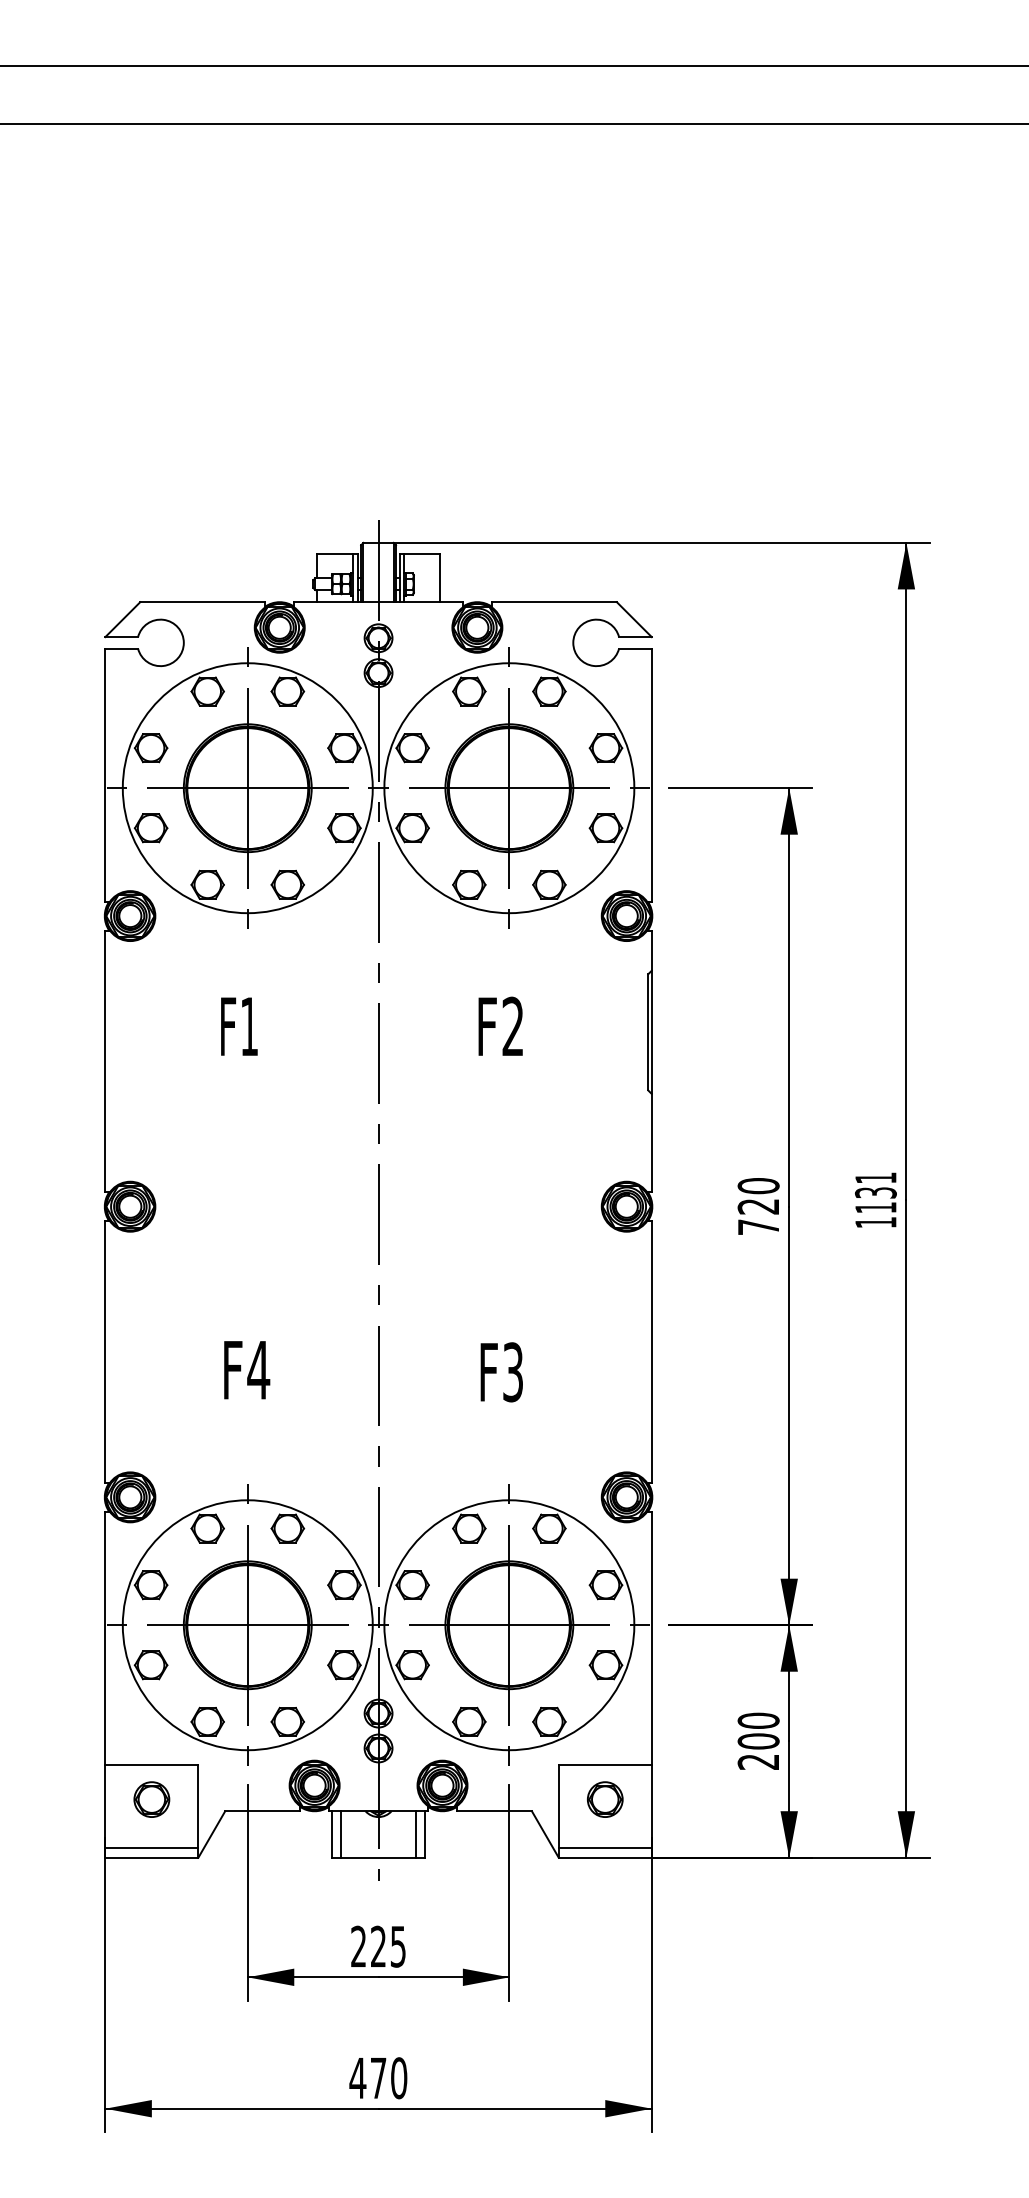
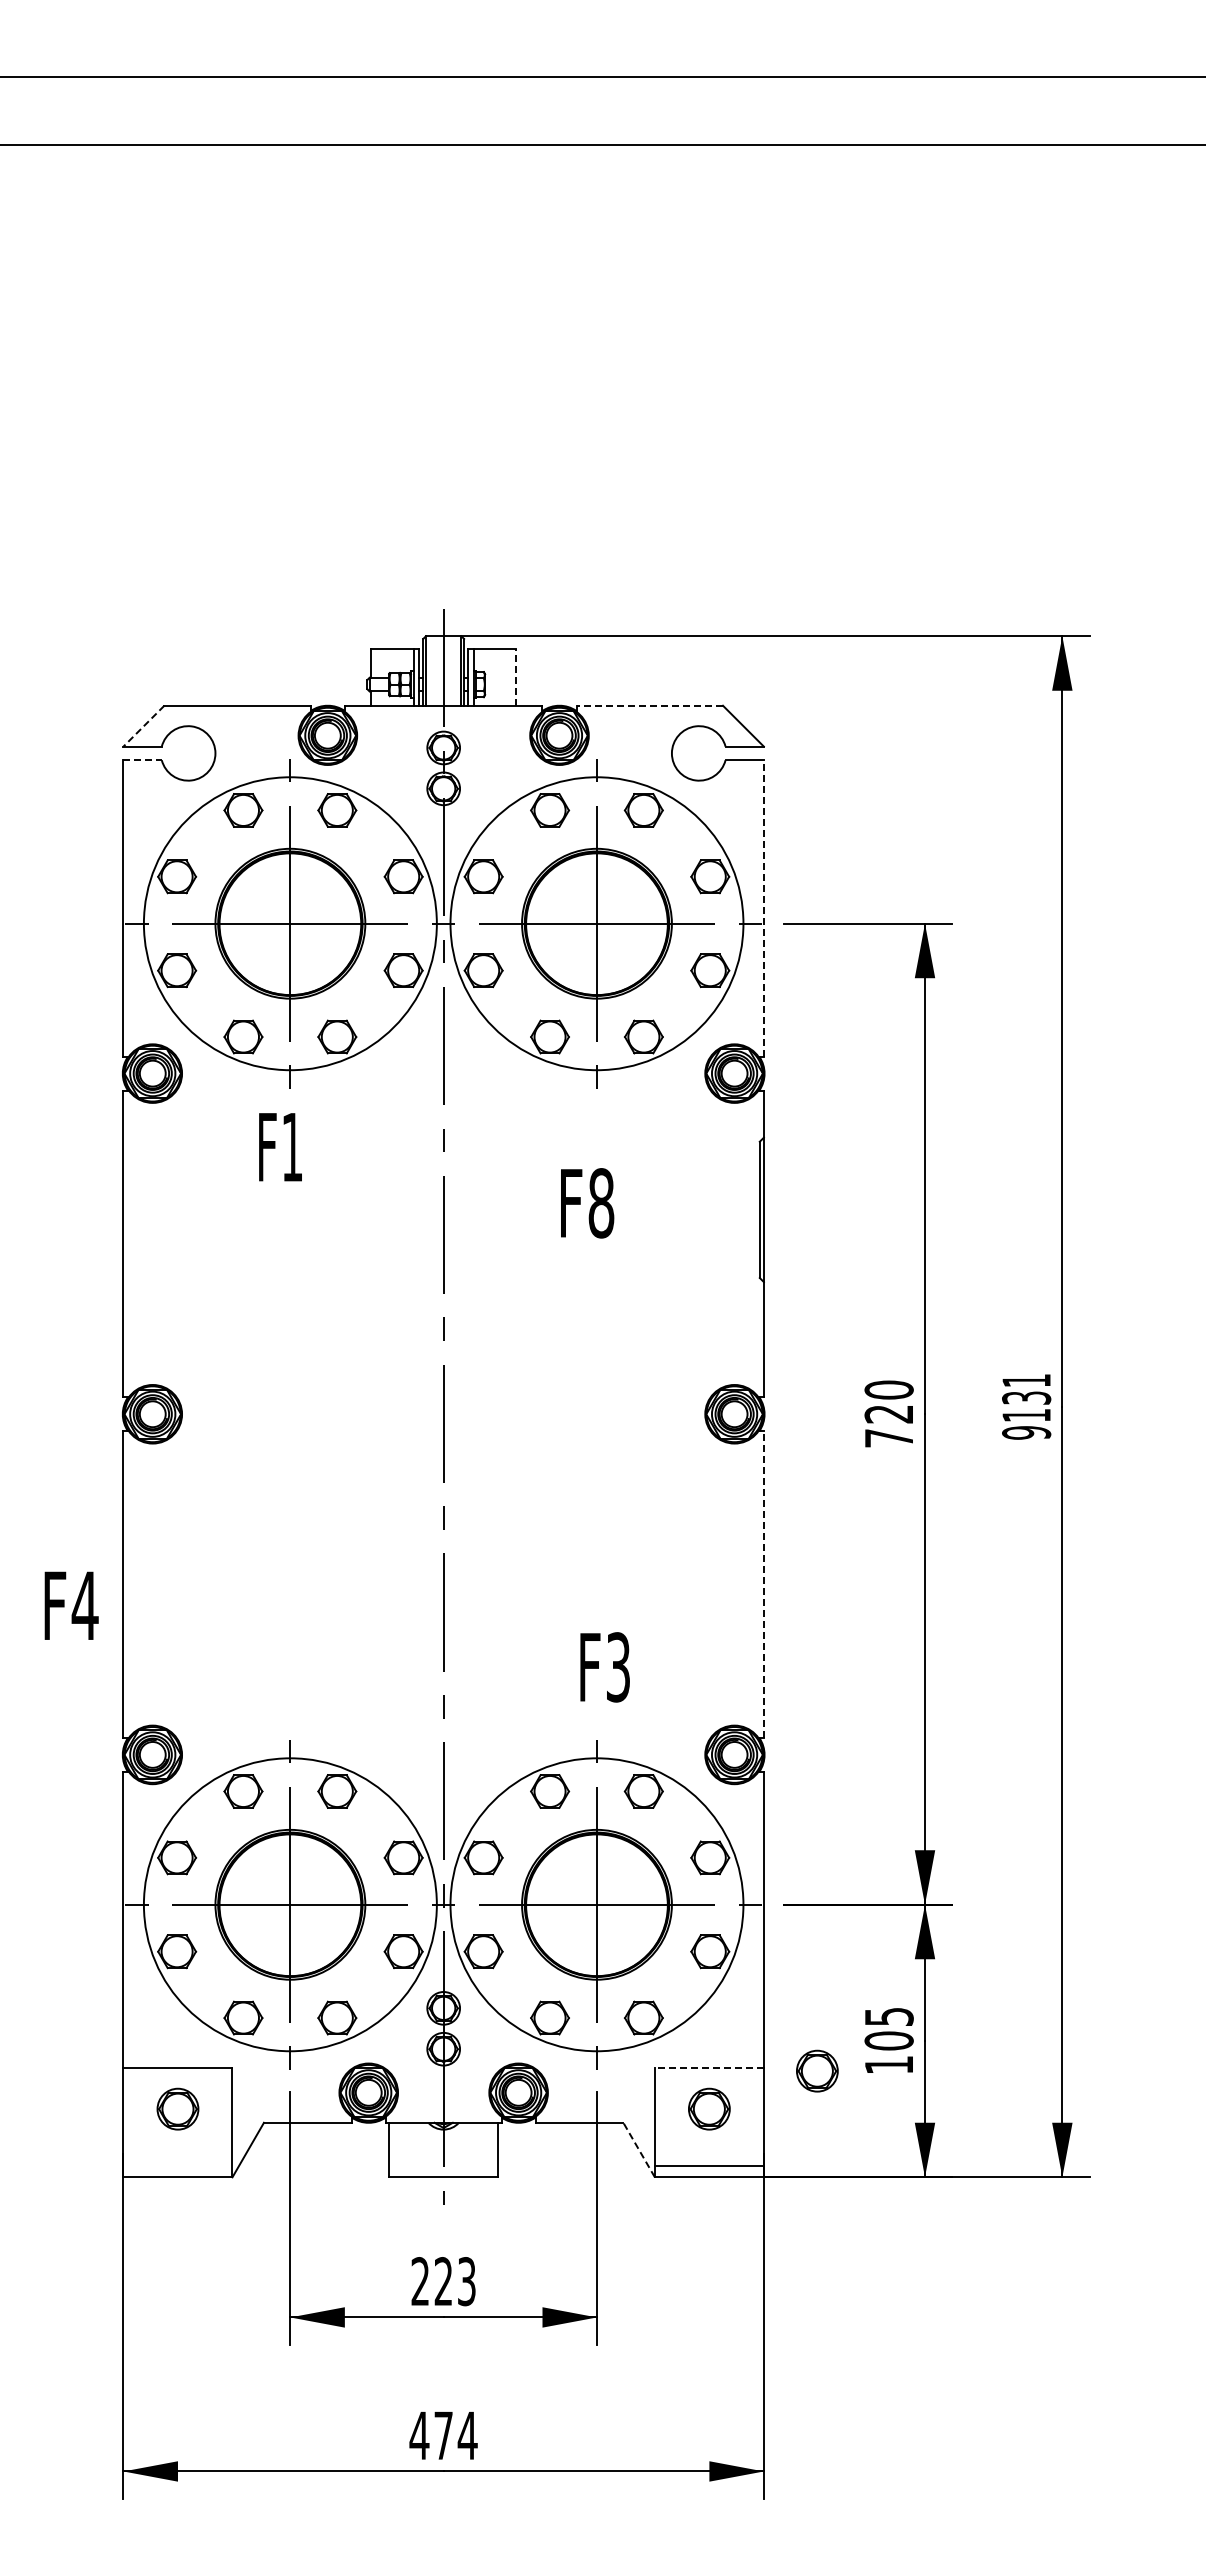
line: (439, 577) -> (515, 676), solid -> dashed
line: (554, 602) -> (649, 705), solid -> dashed
line: (122, 619) -> (143, 726), solid -> dashed
line: (122, 648) -> (143, 760), solid -> dashed
line: (651, 774) -> (763, 907), solid -> dashed
text: (239, 1026) -> (280, 1147), moved
text: (513, 1026) -> (601, 1203), F2 -> F8
text: (875, 1222) -> (1026, 1432), 1131 -> 9131
line: (651, 1351) -> (763, 1584), solid -> dashed
text: (247, 1369) -> (71, 1605), moved
text: (501, 1372) -> (604, 1667), moved
text: (758, 1741) -> (888, 2040), 200 -> 105
line: (605, 1764) -> (709, 2068), solid -> dashed
part: (697, 1766) -> (817, 2070), added
line: (340, 1834) -> (399, 2149), removed
line: (416, 1834) -> (488, 2149), removed
line: (544, 1834) -> (638, 2149), solid -> dashed
line: (151, 1848) -> (177, 2166), removed
text: (398, 1946) -> (466, 2281), 225 -> 223
text: (398, 2078) -> (467, 2435), 470 -> 474

